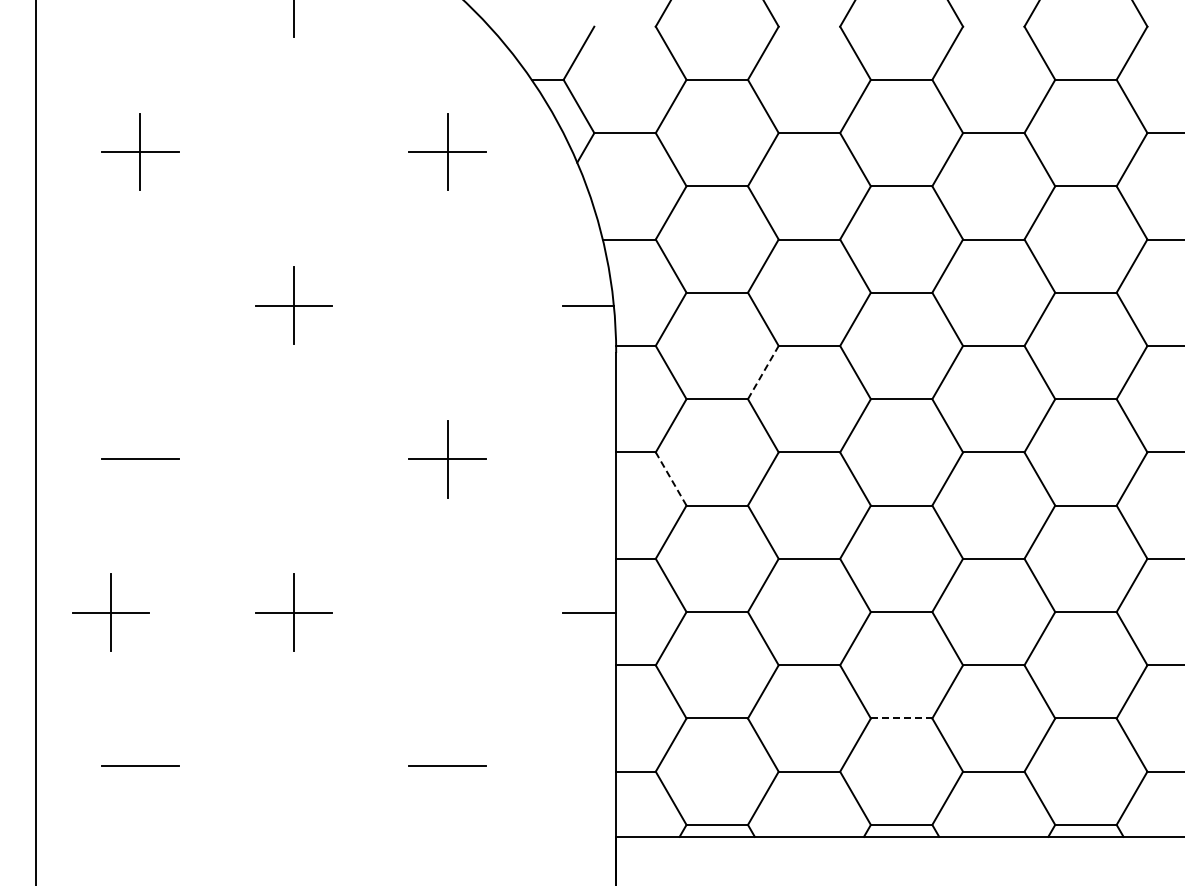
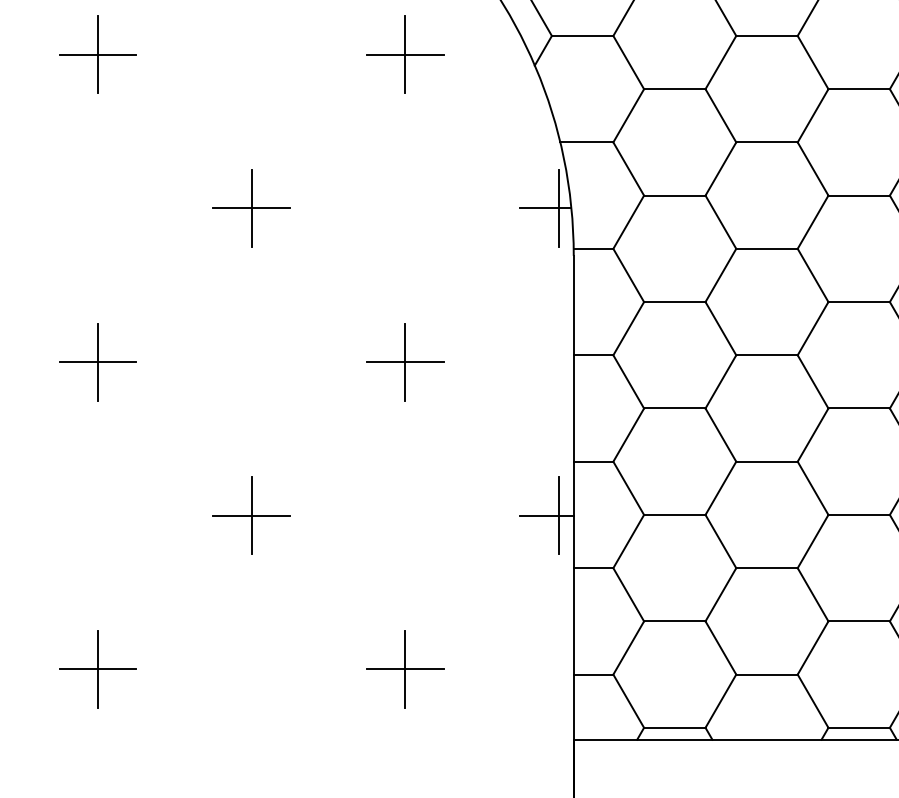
line: (601, 305) -> (559, 208), added
line: (763, 372) -> (721, 275), dashed -> solid
line: (140, 458) -> (98, 361), added
line: (671, 479) -> (629, 382), dashed -> solid
part: (110, 612) -> (68, 515), removed
line: (601, 612) -> (559, 515), added
line: (901, 718) -> (859, 621), dashed -> solid
line: (140, 766) -> (98, 669), added
line: (447, 766) -> (405, 669), added

